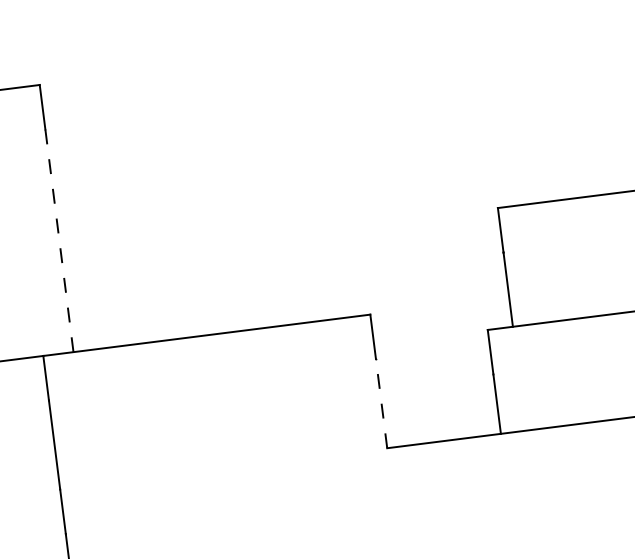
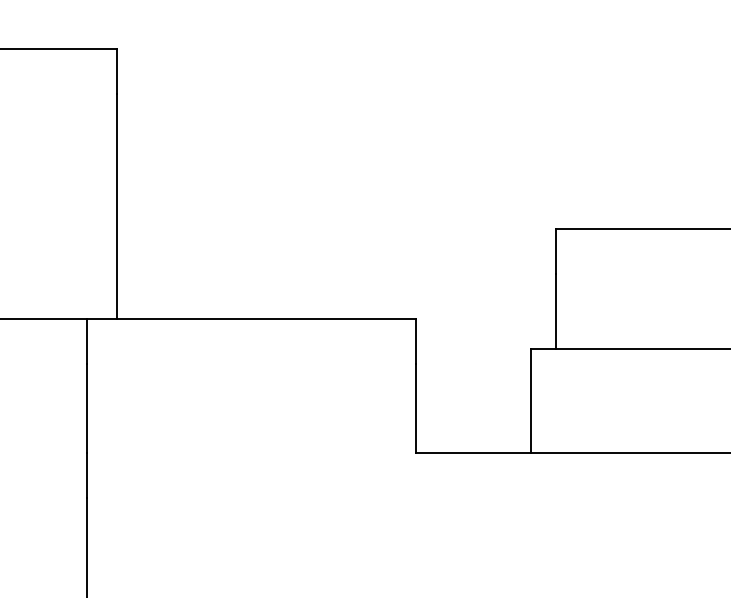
line: (59, 240) -> (117, 206), dashed -> solid
line: (381, 403) -> (416, 408), dashed -> solid

